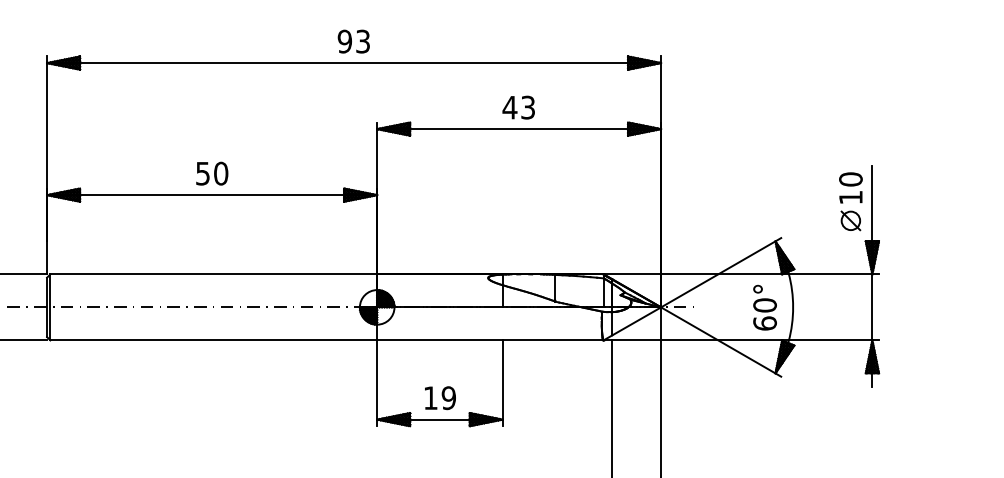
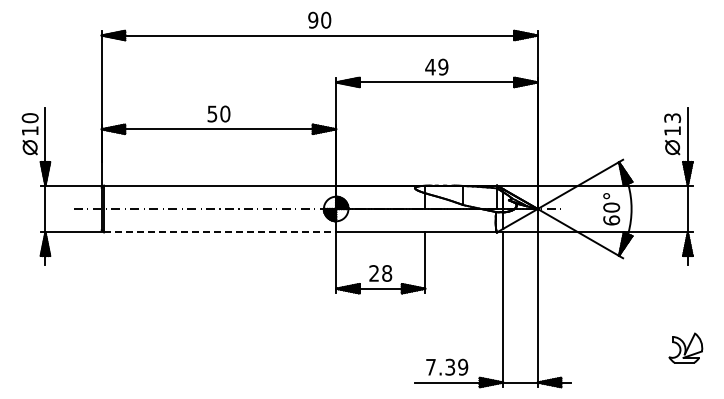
text: (363, 40) -> (326, 19), 93 -> 90
text: (528, 106) -> (443, 66), 43 -> 49
text: (850, 179) -> (672, 118), 10 -> 13
line: (214, 340) -> (220, 232), solid -> dashed
text: (439, 398) -> (380, 273), 19 -> 28

